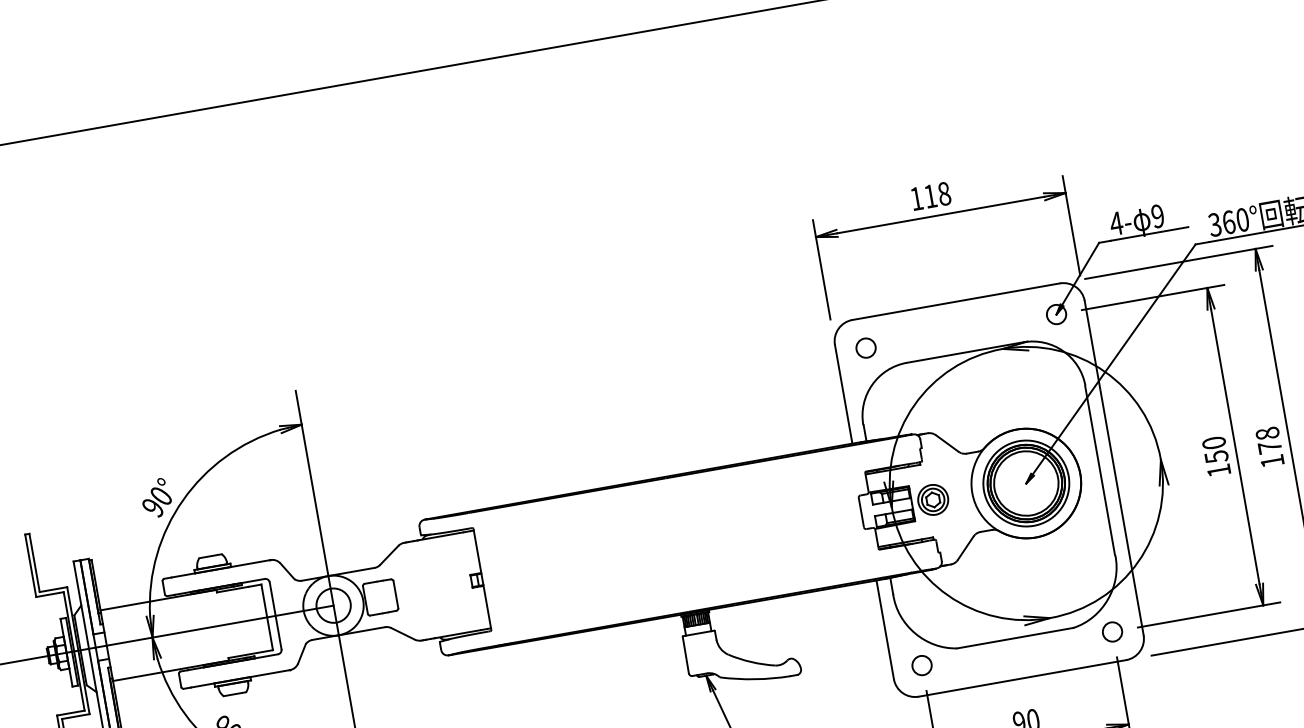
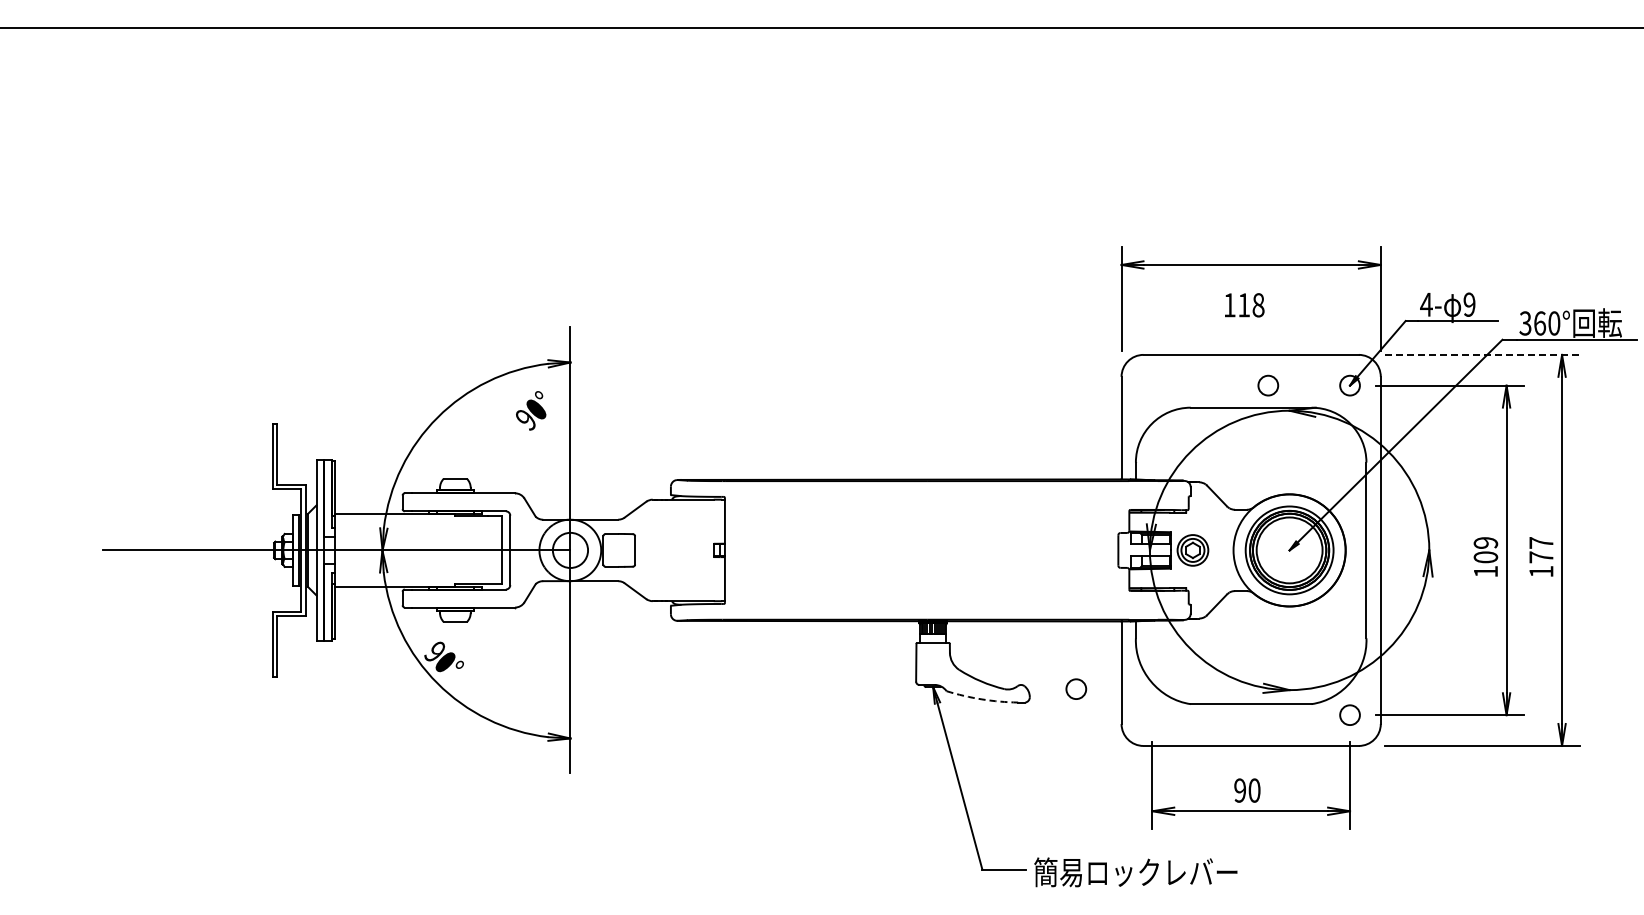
text: (930, 196) -> (1244, 305), moved
line: (1178, 262) -> (1482, 354), solid -> dashed
circle: (866, 347) -> (1268, 385), moved
text: (1267, 433) -> (1541, 542), 178 -> 177
text: (1215, 450) -> (1485, 550), 150 -> 109
text: (156, 497) -> (531, 410), moved
circle: (922, 664) -> (1076, 688), moved
arc: (754, 679) -> (981, 699), solid -> dashed

